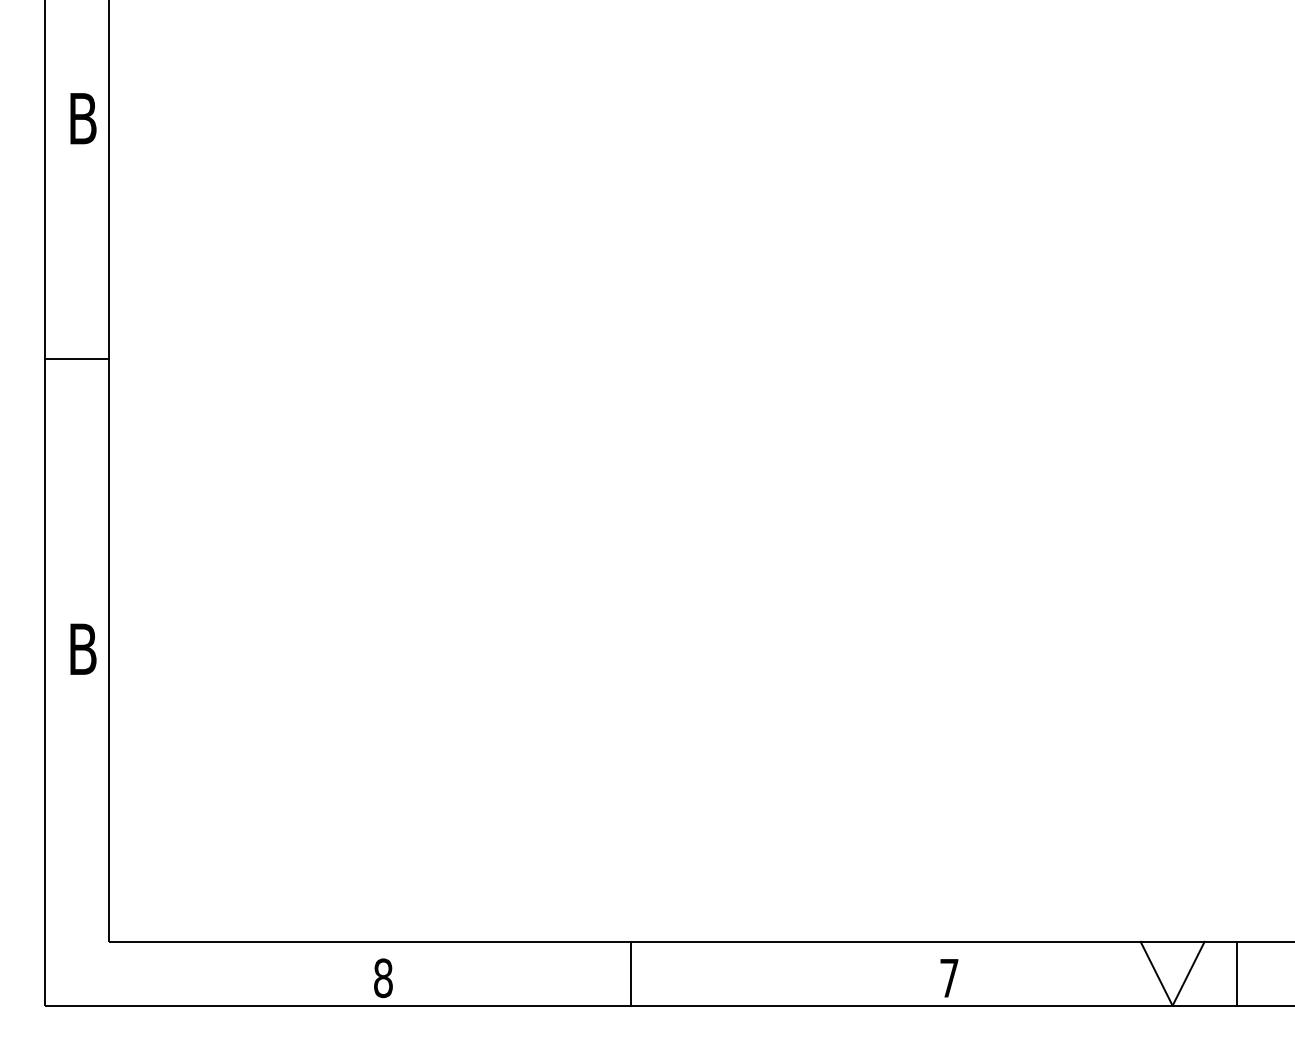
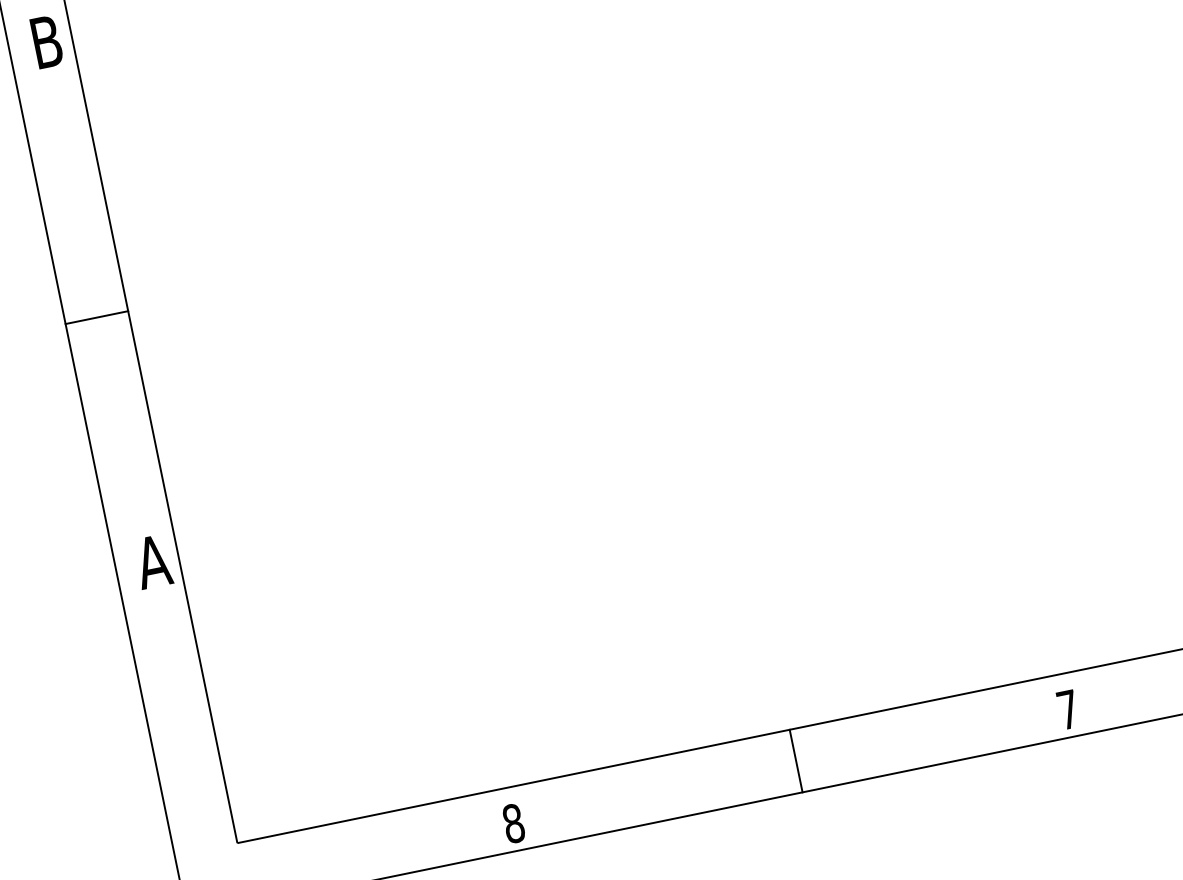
line: (76, 358) -> (96, 317), moved
text: (82, 648) -> (152, 561), B -> A
line: (630, 973) -> (795, 760), moved

